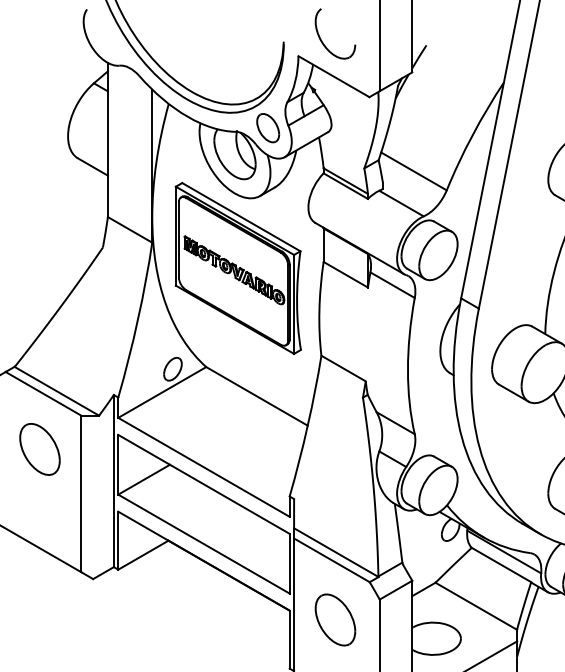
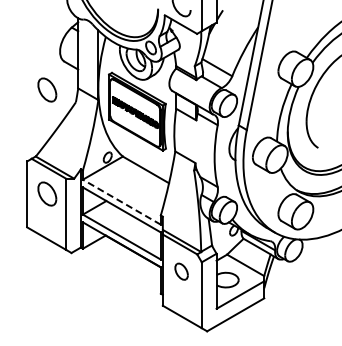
part: (40, 219) -> (47, 89), added
line: (203, 468) -> (121, 202), solid -> dashed
part: (335, 619) -> (181, 271), size x0.7

